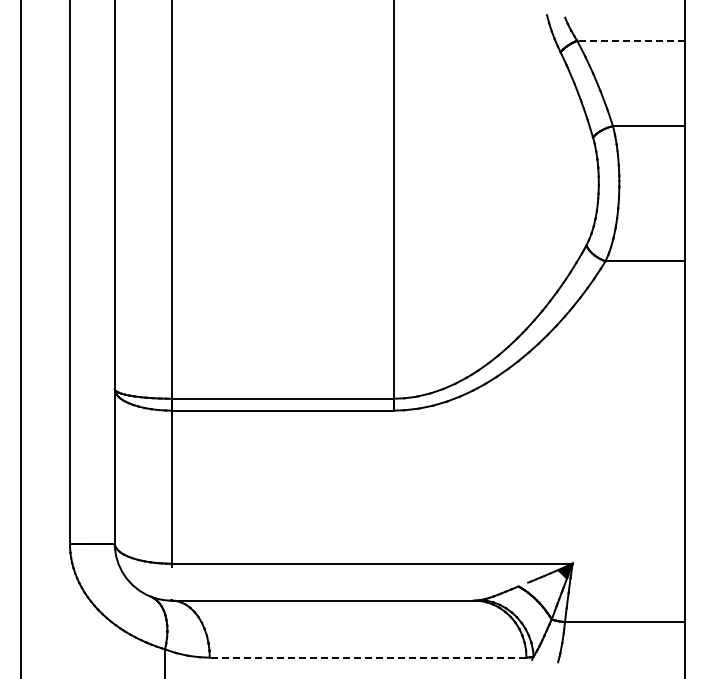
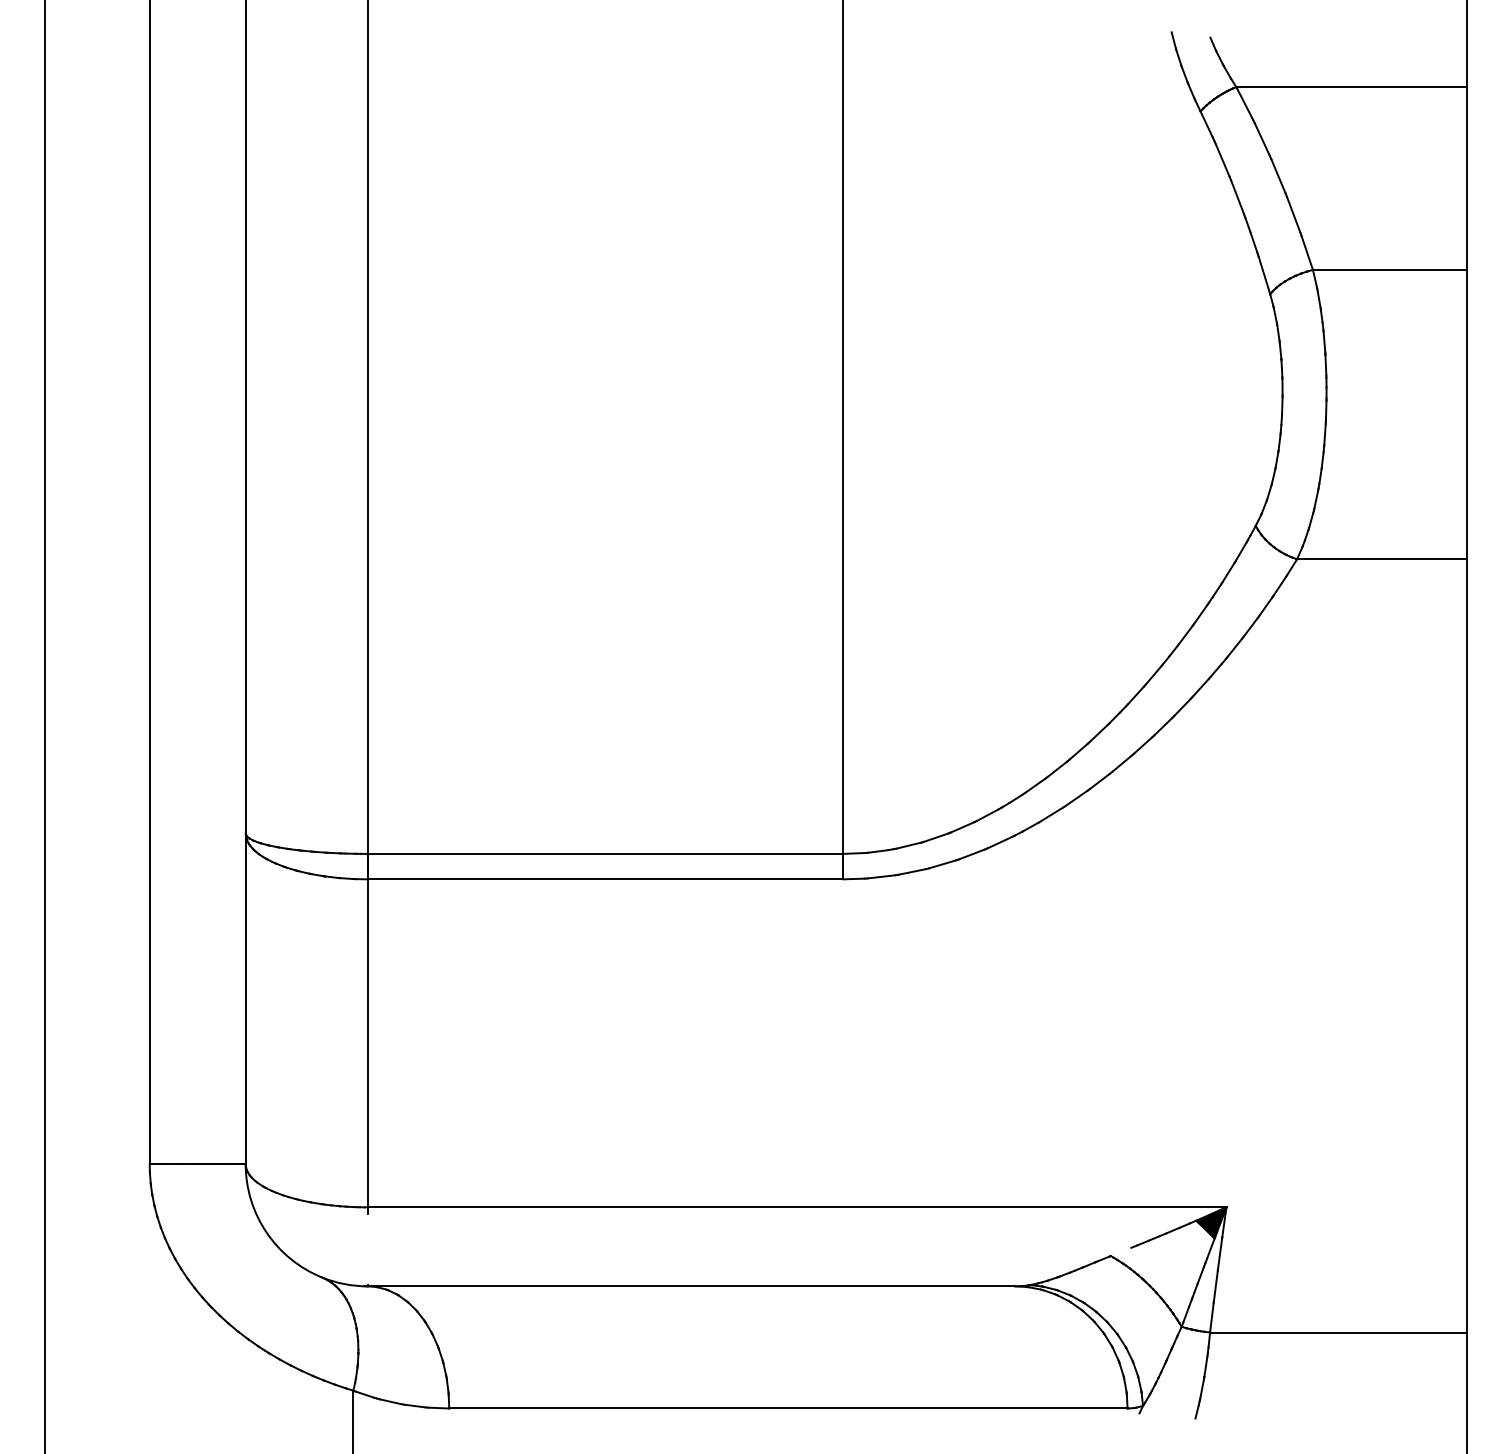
line: (631, 40) -> (1352, 86), dashed -> solid
line: (367, 657) -> (787, 1408), dashed -> solid

